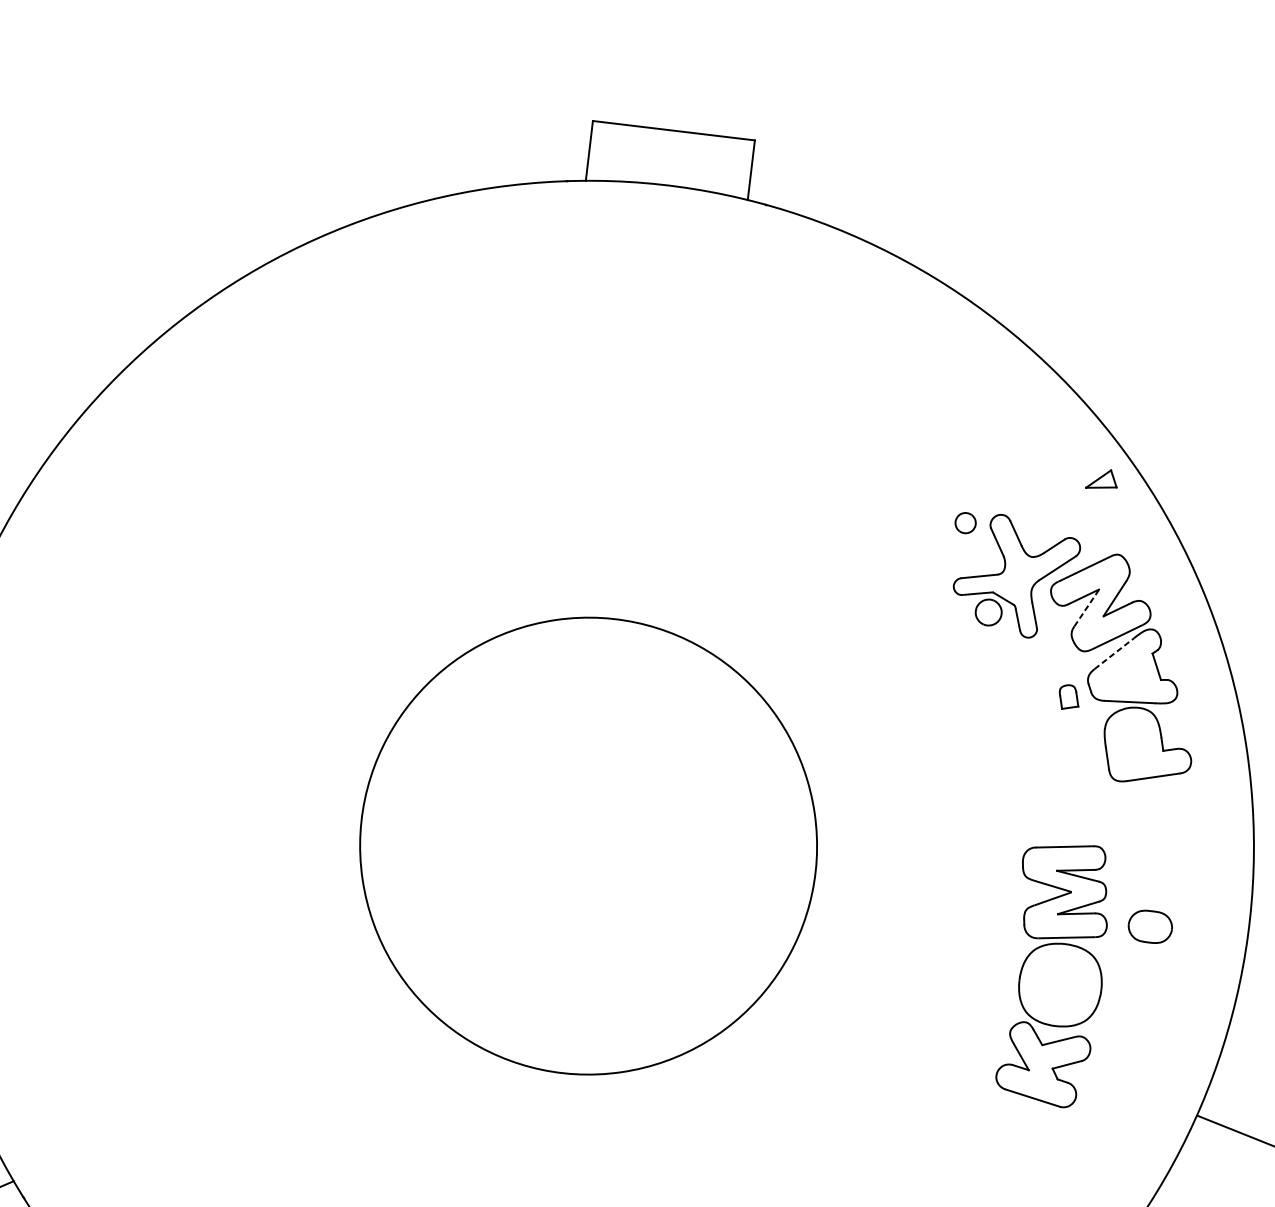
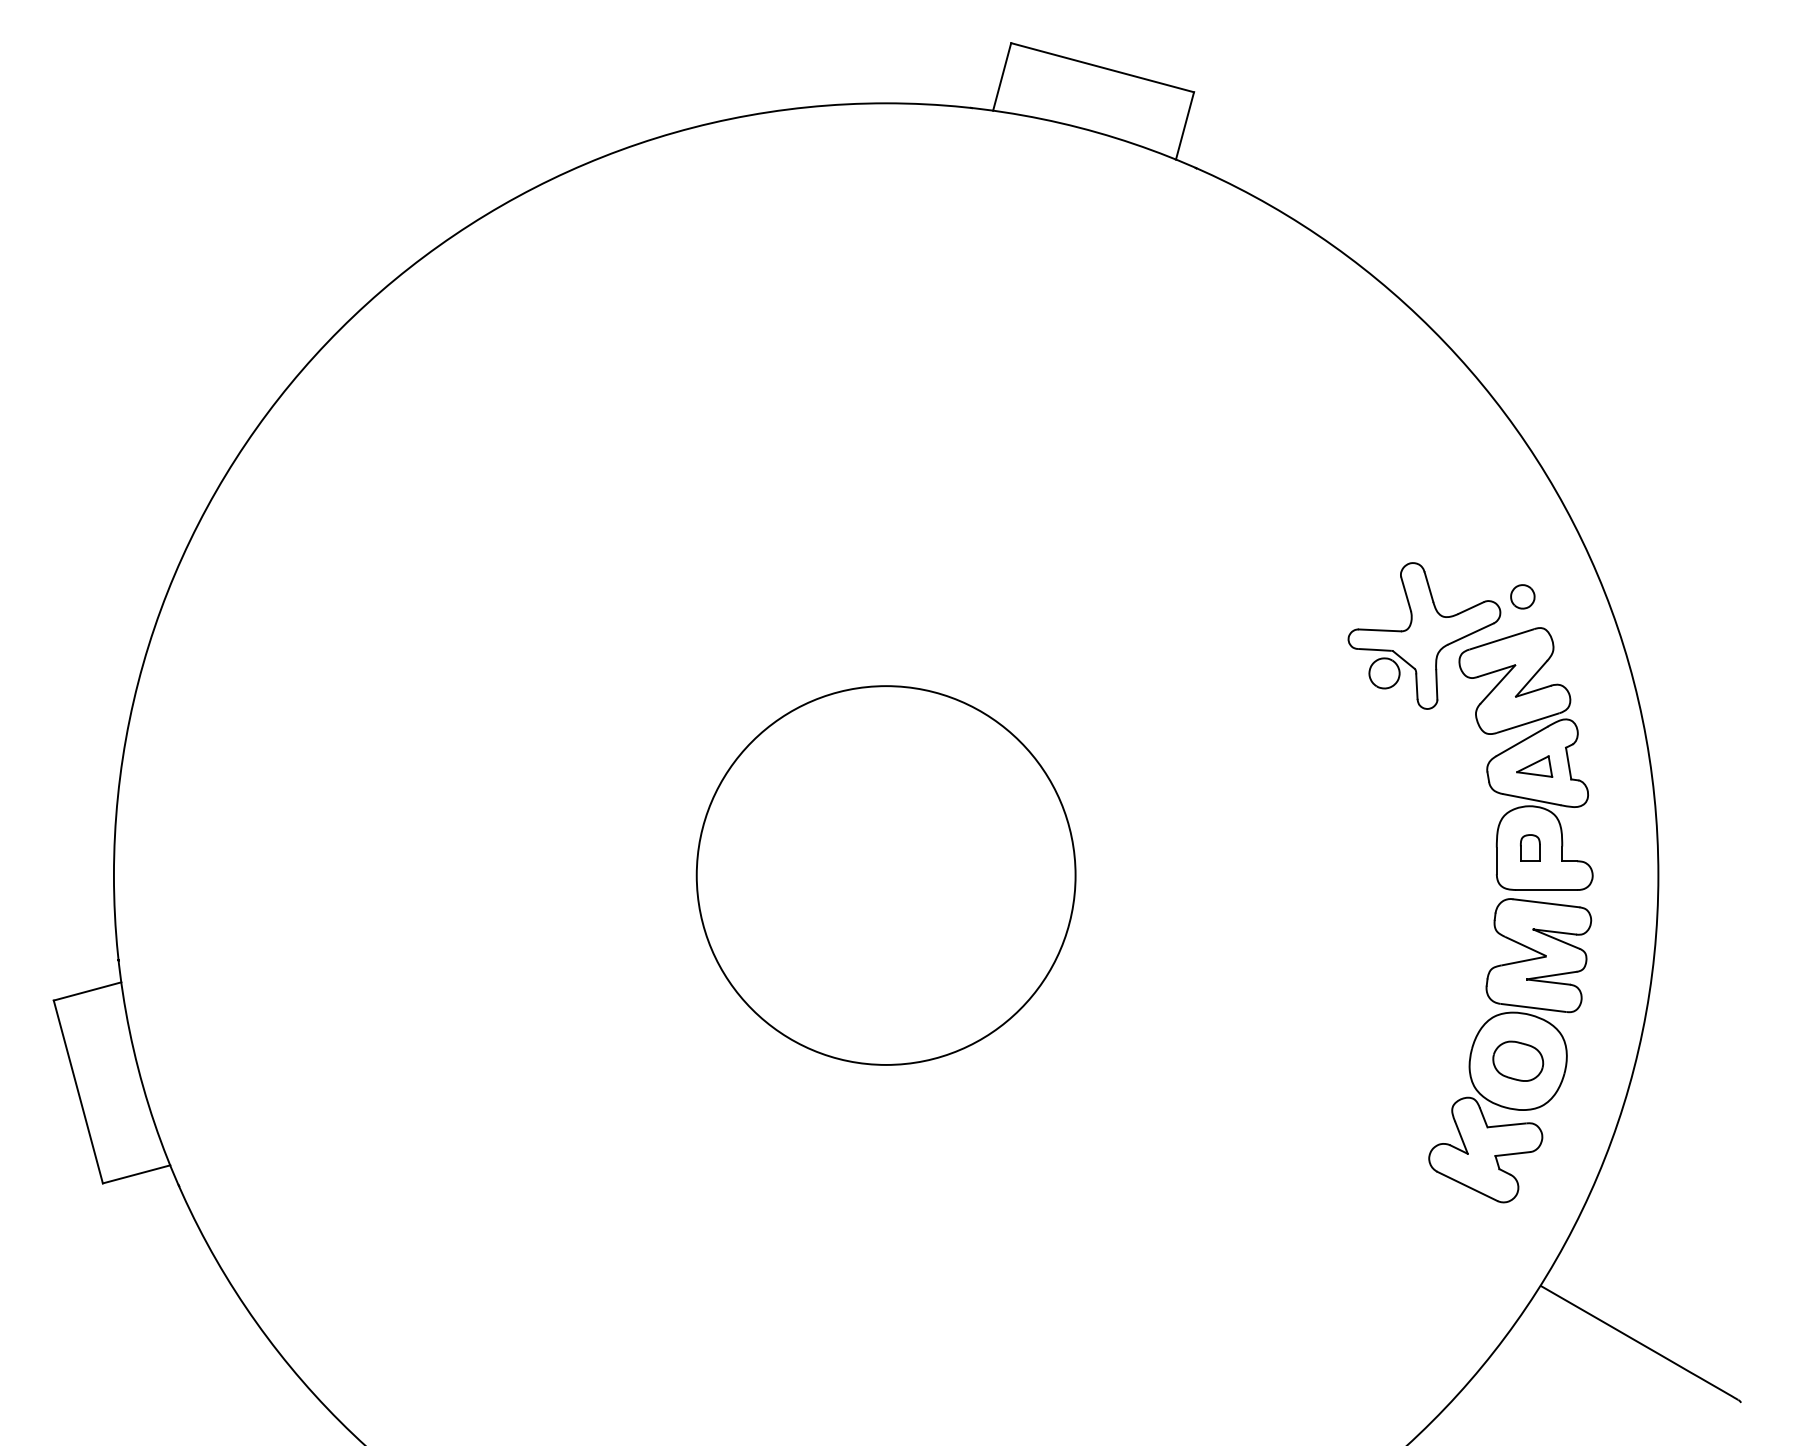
part: (1100, 480) -> (1534, 766), moved
part: (965, 522) -> (1522, 596), moved
line: (1086, 608) -> (1497, 684), dashed -> solid
line: (1114, 653) -> (1522, 741), dashed -> solid
part: (1068, 695) -> (1530, 847), moved
circle: (588, 846) -> (885, 875), size x0.71
part: (1052, 976) -> (1510, 1050), moved

